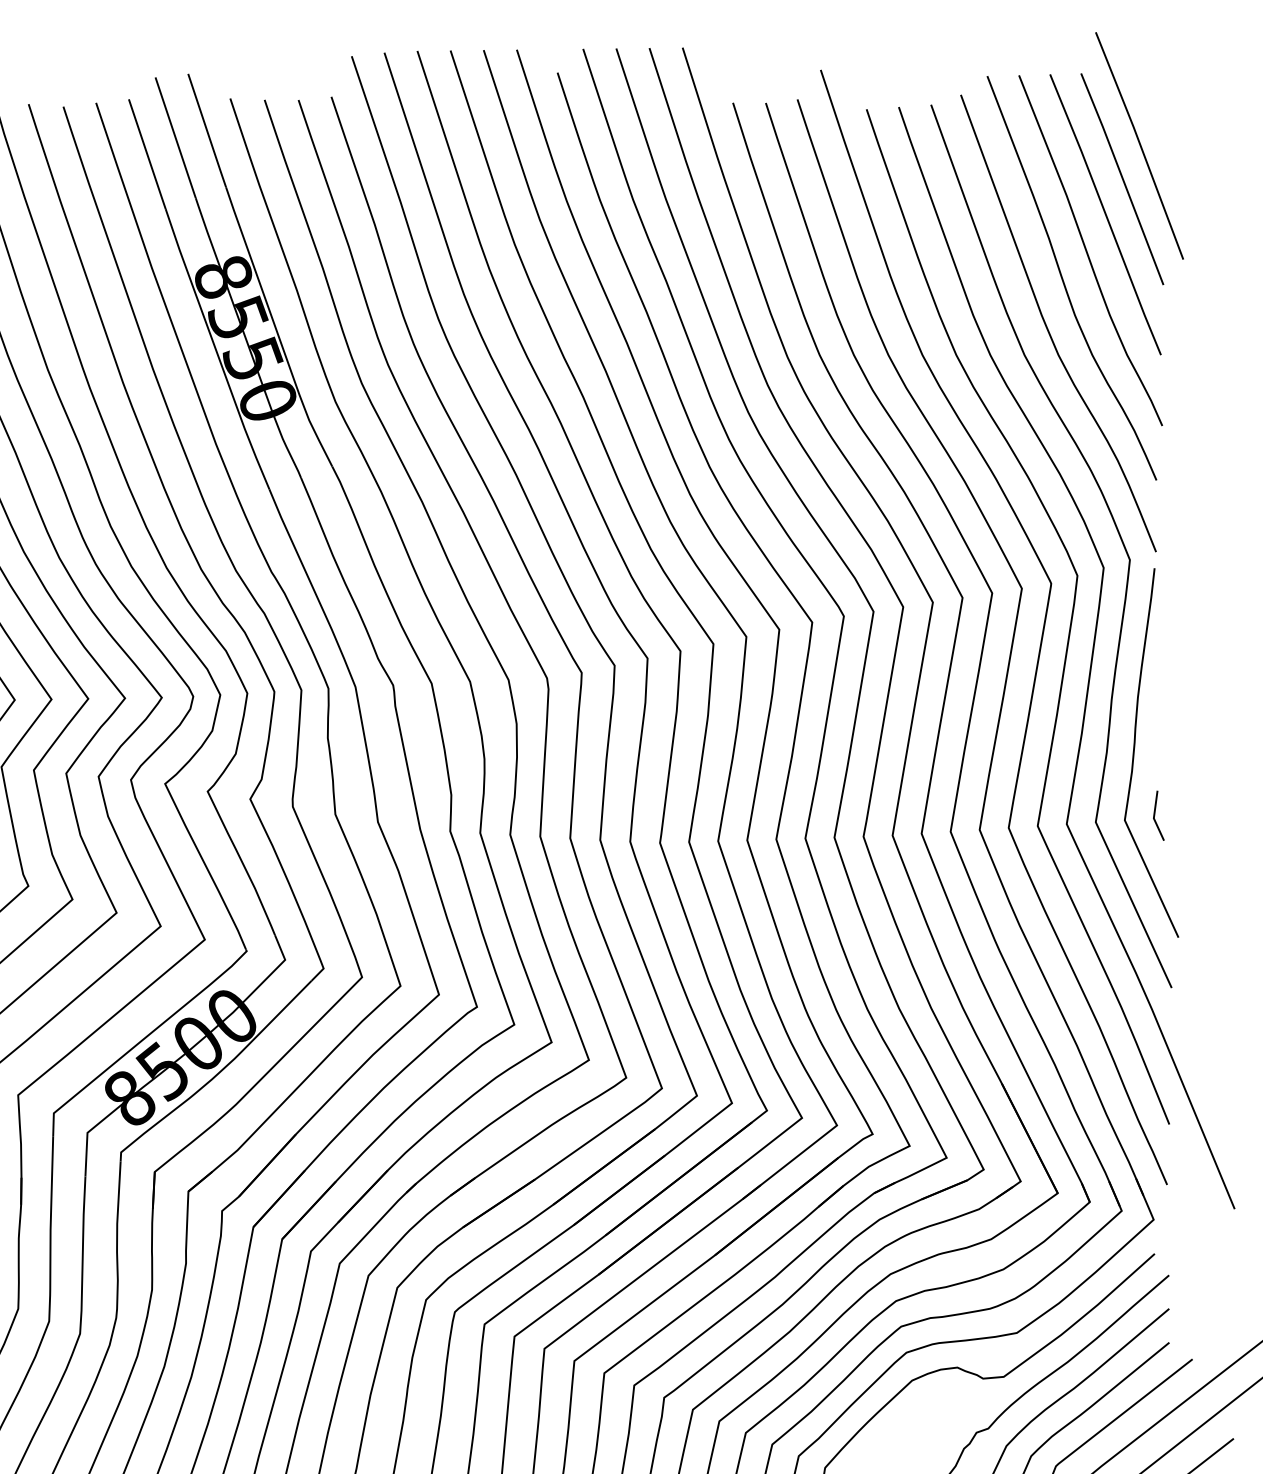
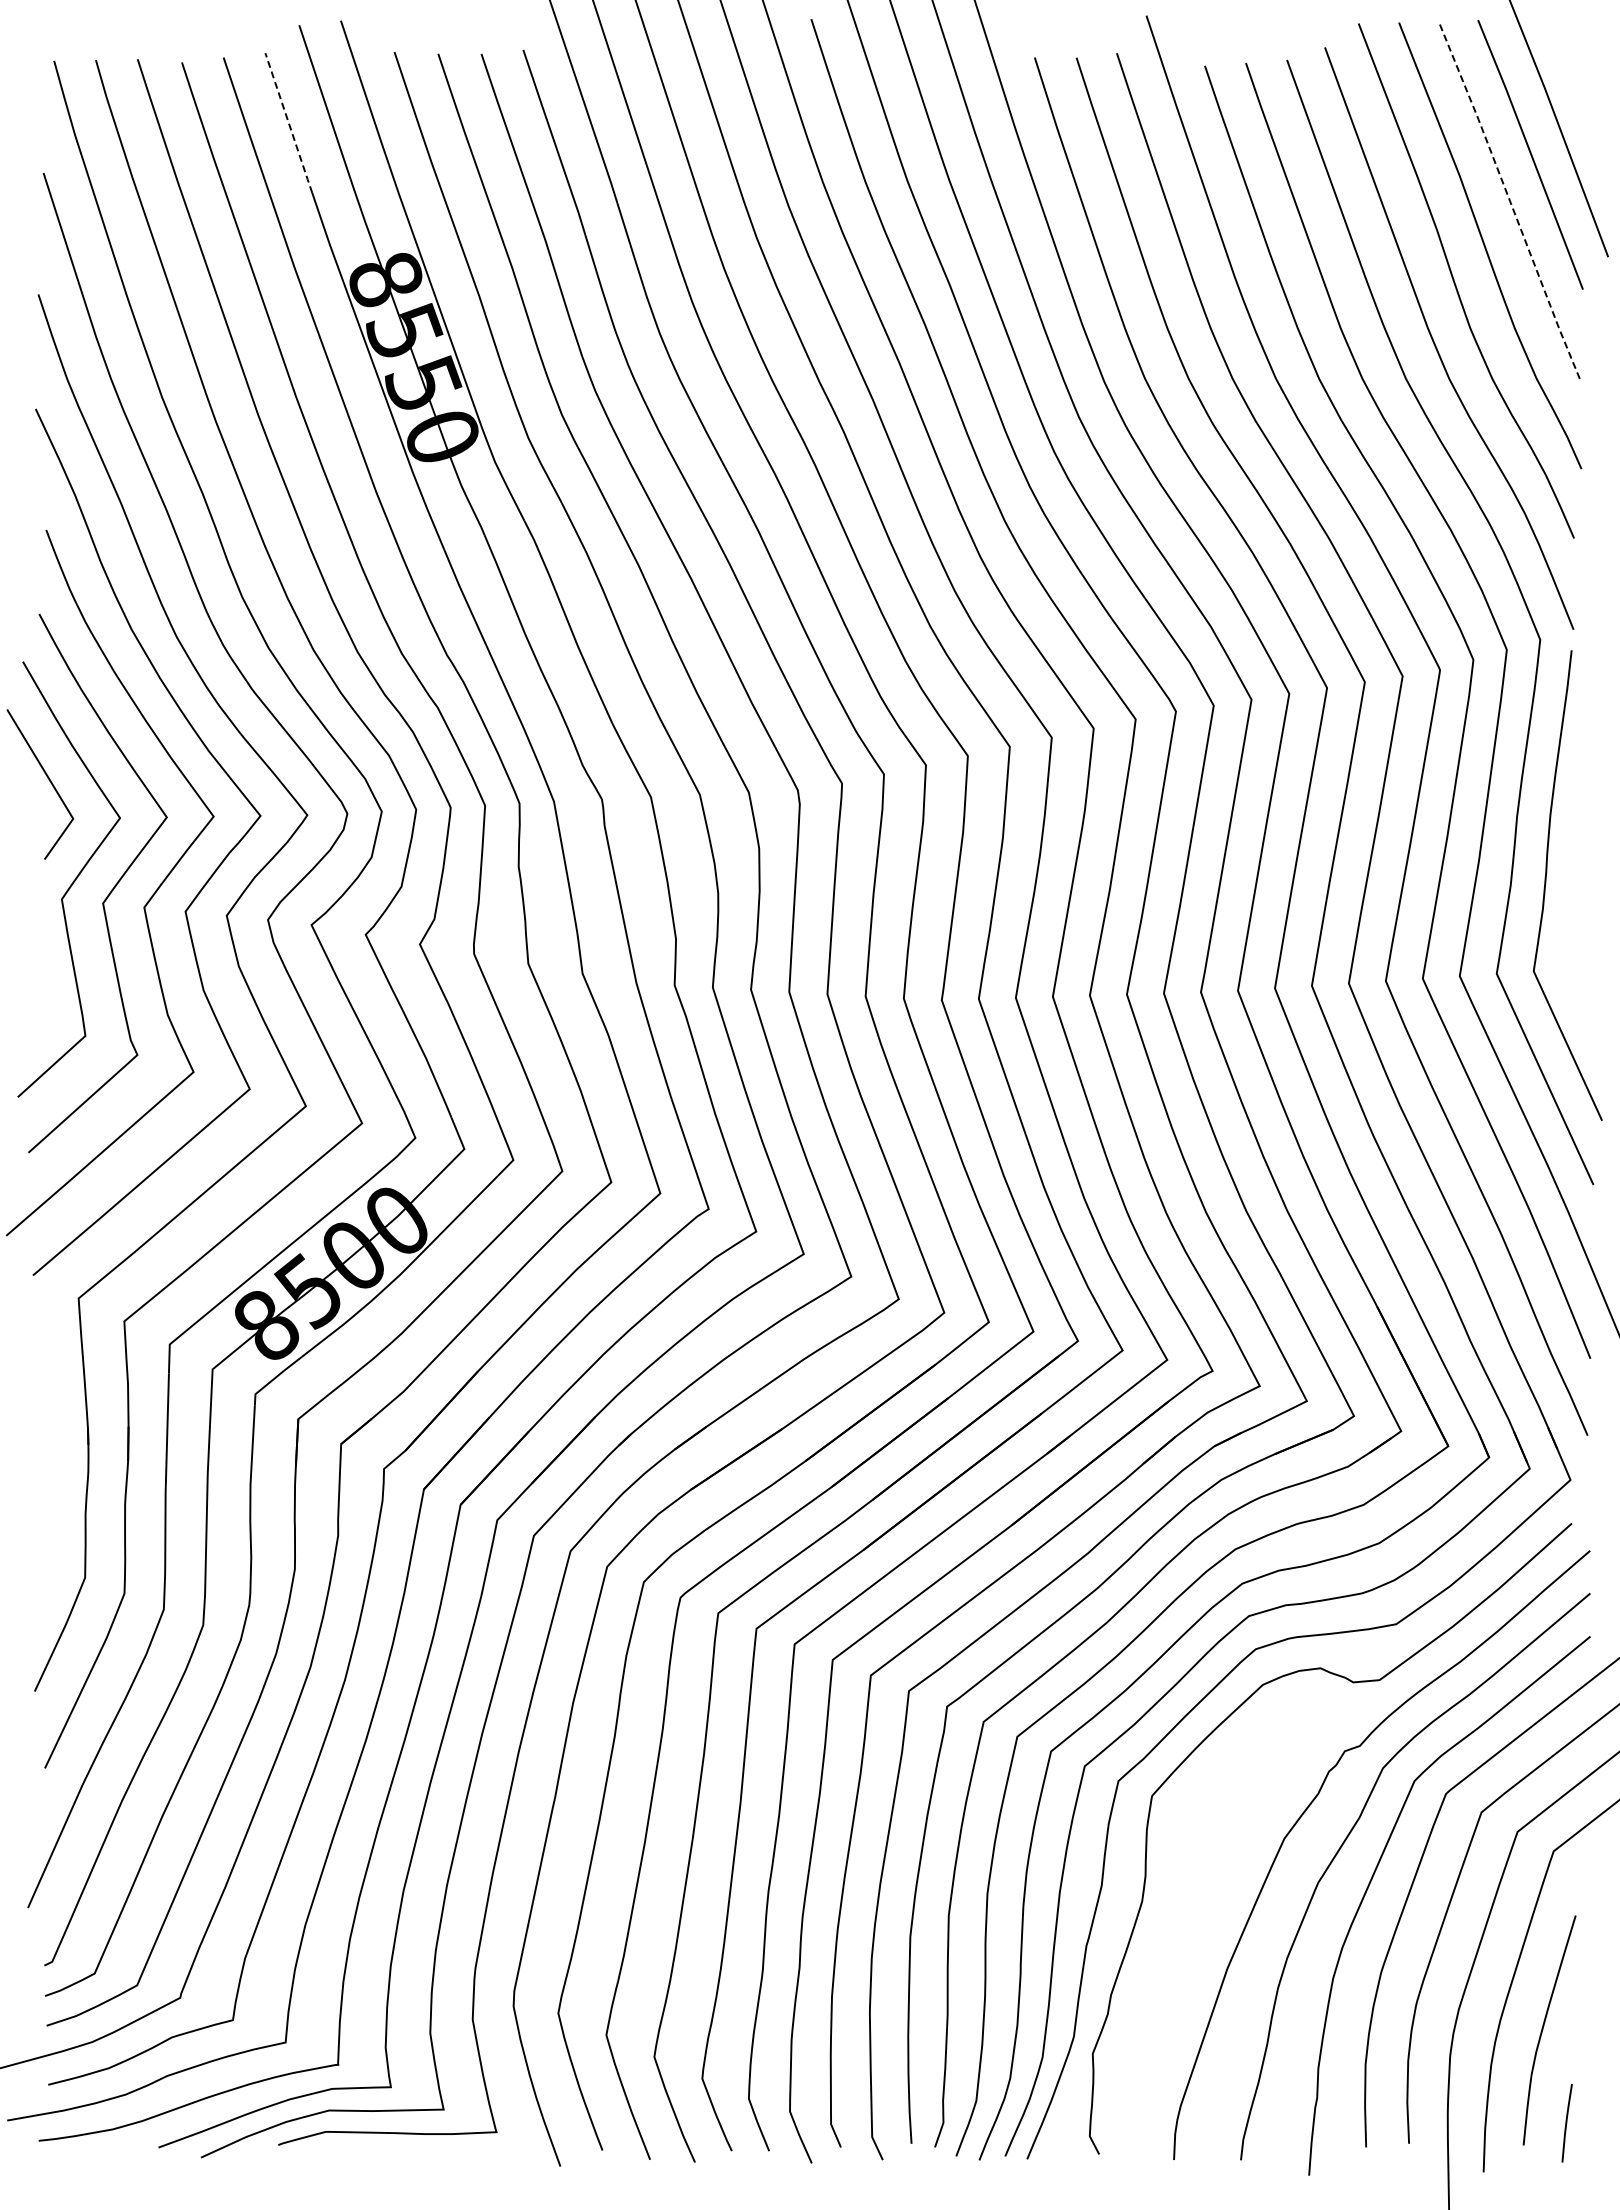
line: (147, 154) -> (289, 123), solid -> dashed
line: (1105, 214) -> (1509, 199), solid -> dashed
line: (1155, 814) -> (1572, 964), removed

